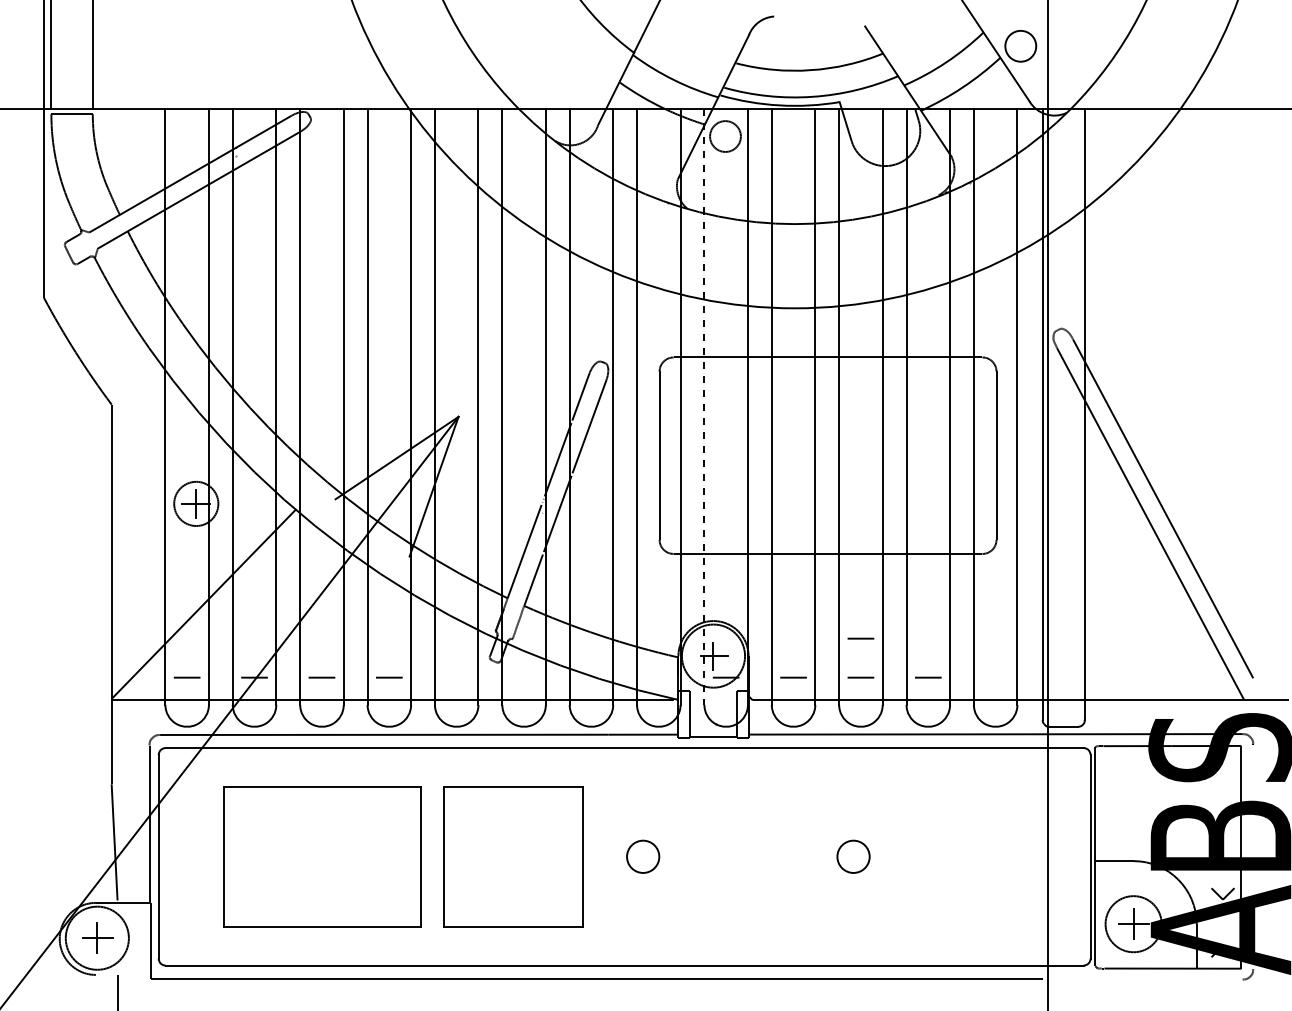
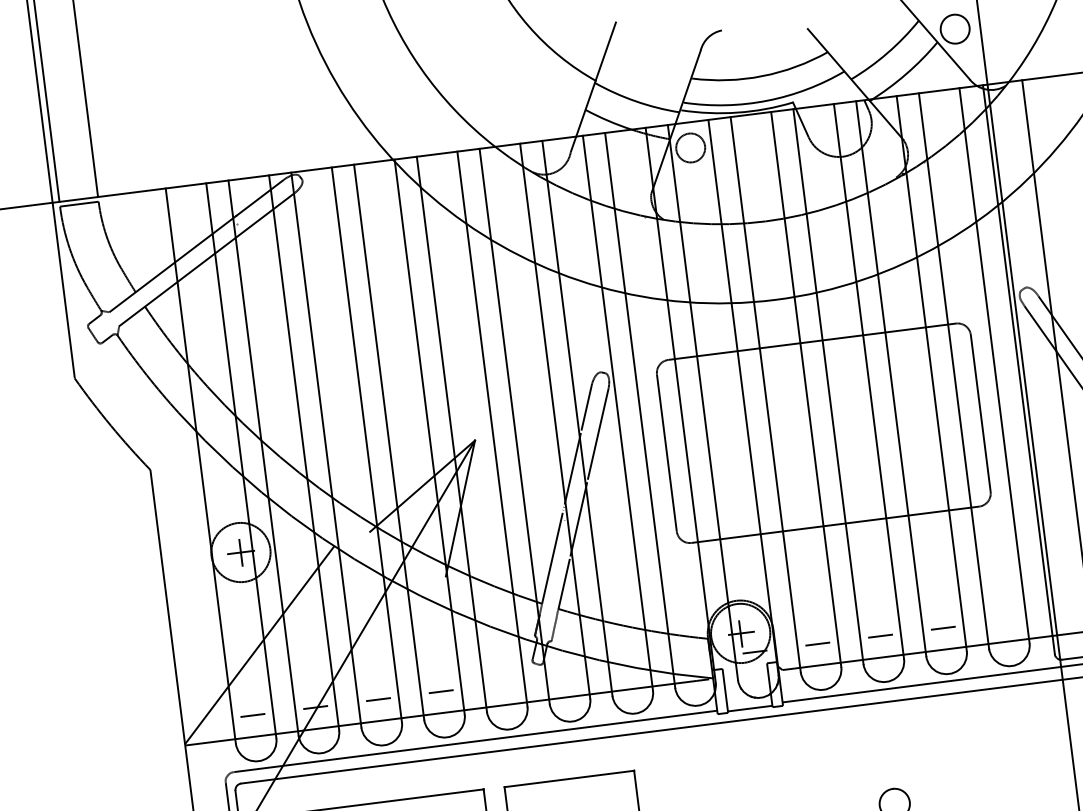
line: (704, 407) -> (703, 402), dashed -> solid
circle: (195, 503) -> (240, 552), size x1.43
line: (860, 638) -> (875, 599), removed

